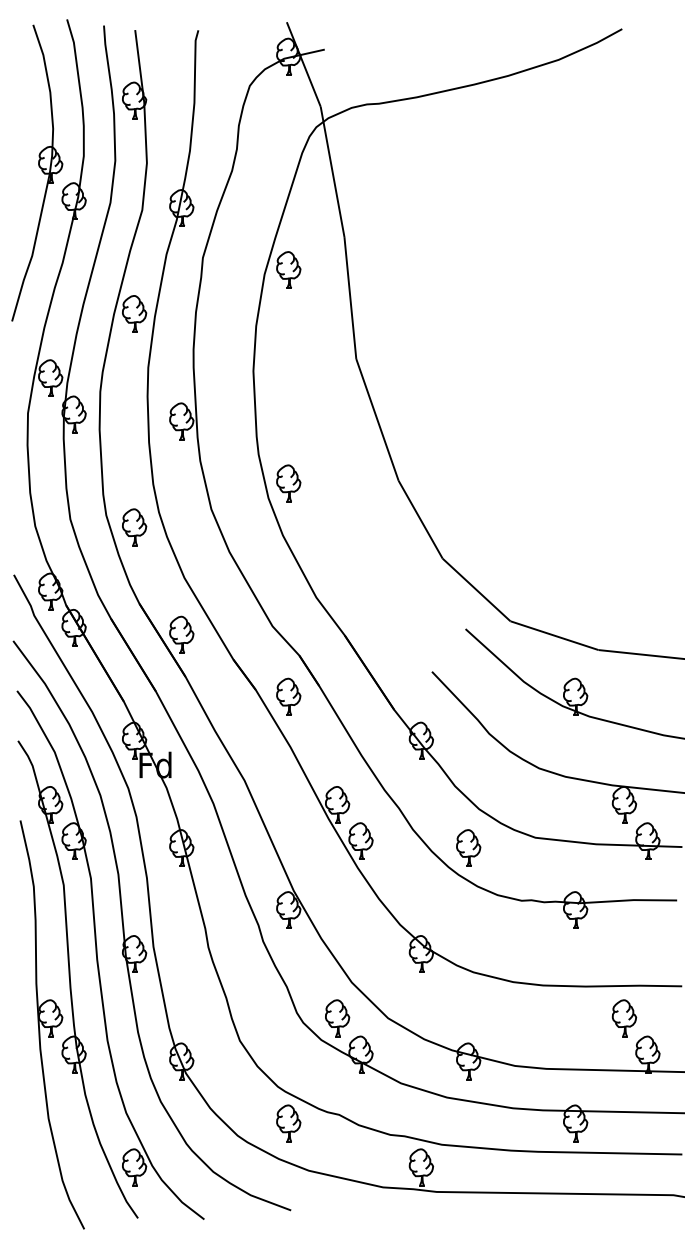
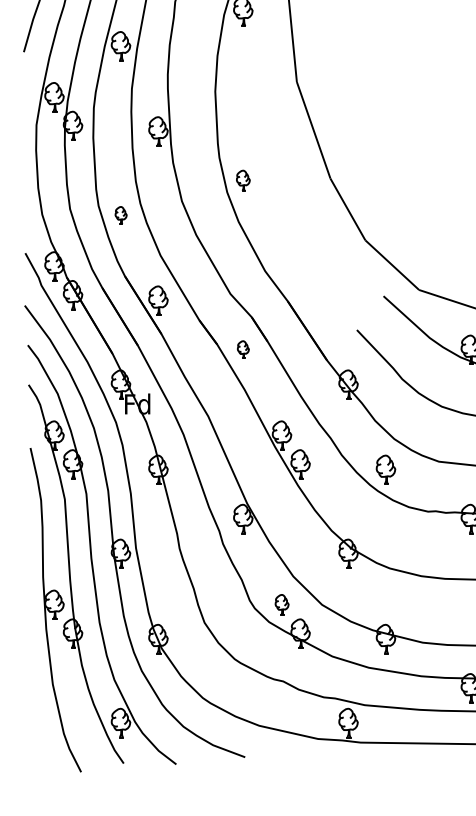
part: (288, 483) -> (243, 180), size x0.7
part: (134, 527) -> (120, 215), size x0.6
part: (288, 696) -> (243, 349), size x0.6
part: (337, 1018) -> (281, 605), size x0.7
part: (288, 1123) -> (243, 688), removed

